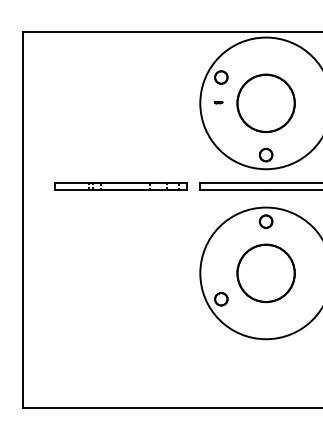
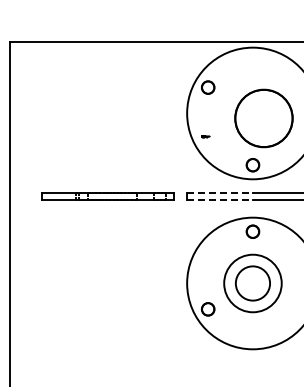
part: (218, 102) -> (205, 136), moved
part: (265, 103) -> (263, 118), moved
line: (233, 182) -> (220, 192), solid -> dashed
line: (233, 190) -> (220, 200), solid -> dashed
circle: (265, 272) -> (252, 282), size x0.6

